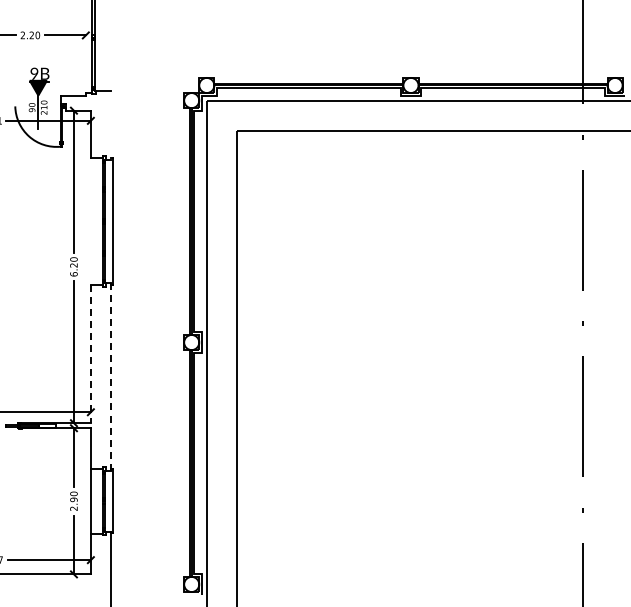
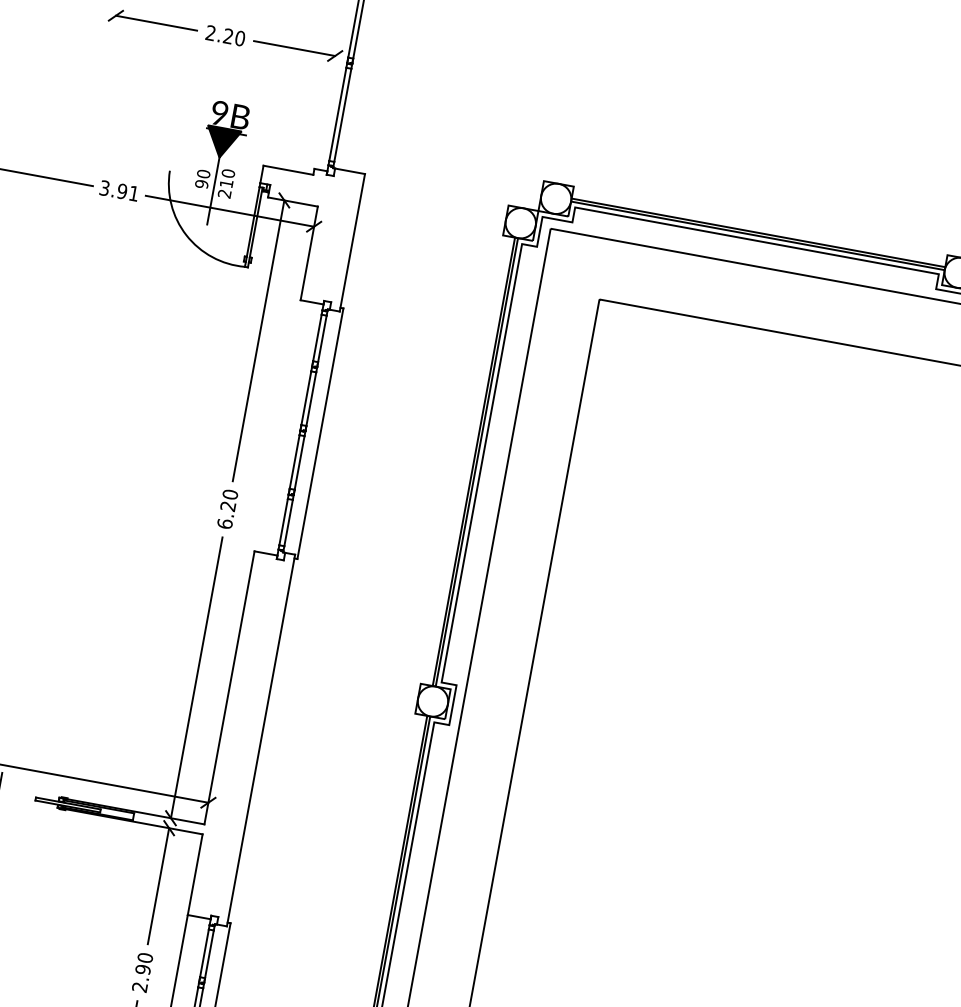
line: (111, 125) -> (353, 243), added
line: (90, 354) -> (228, 688), dashed -> solid
line: (111, 377) -> (261, 741), dashed -> solid

